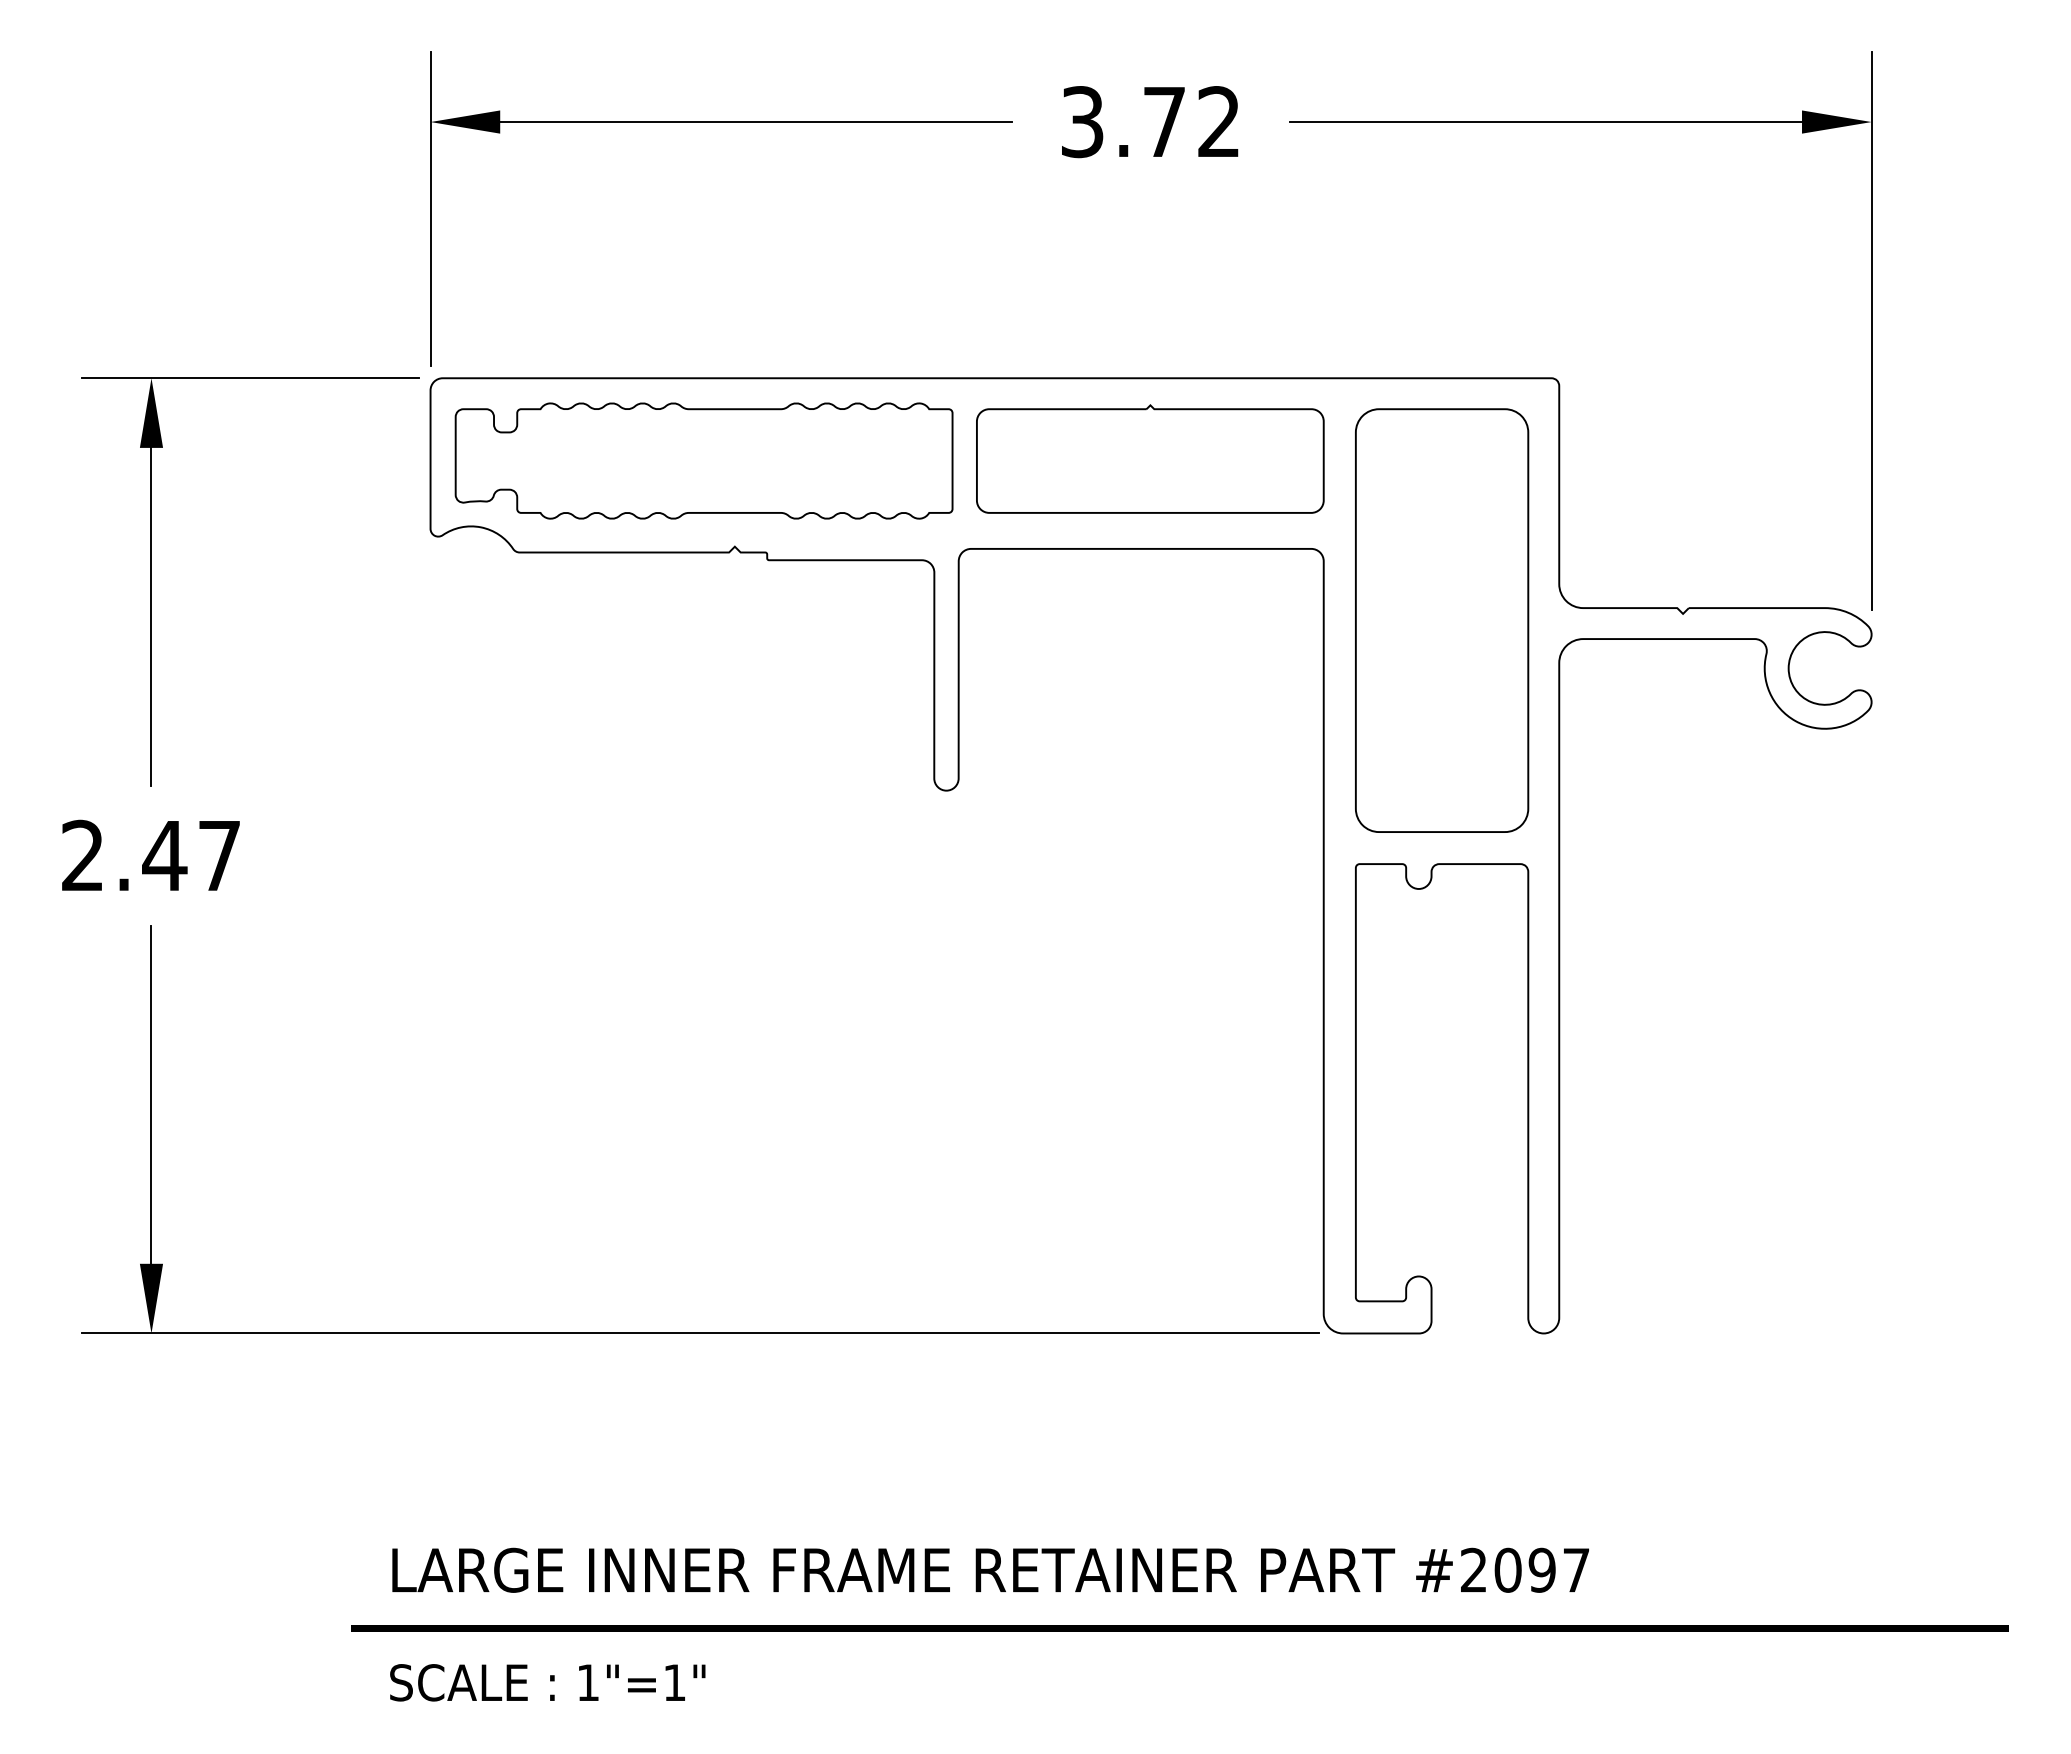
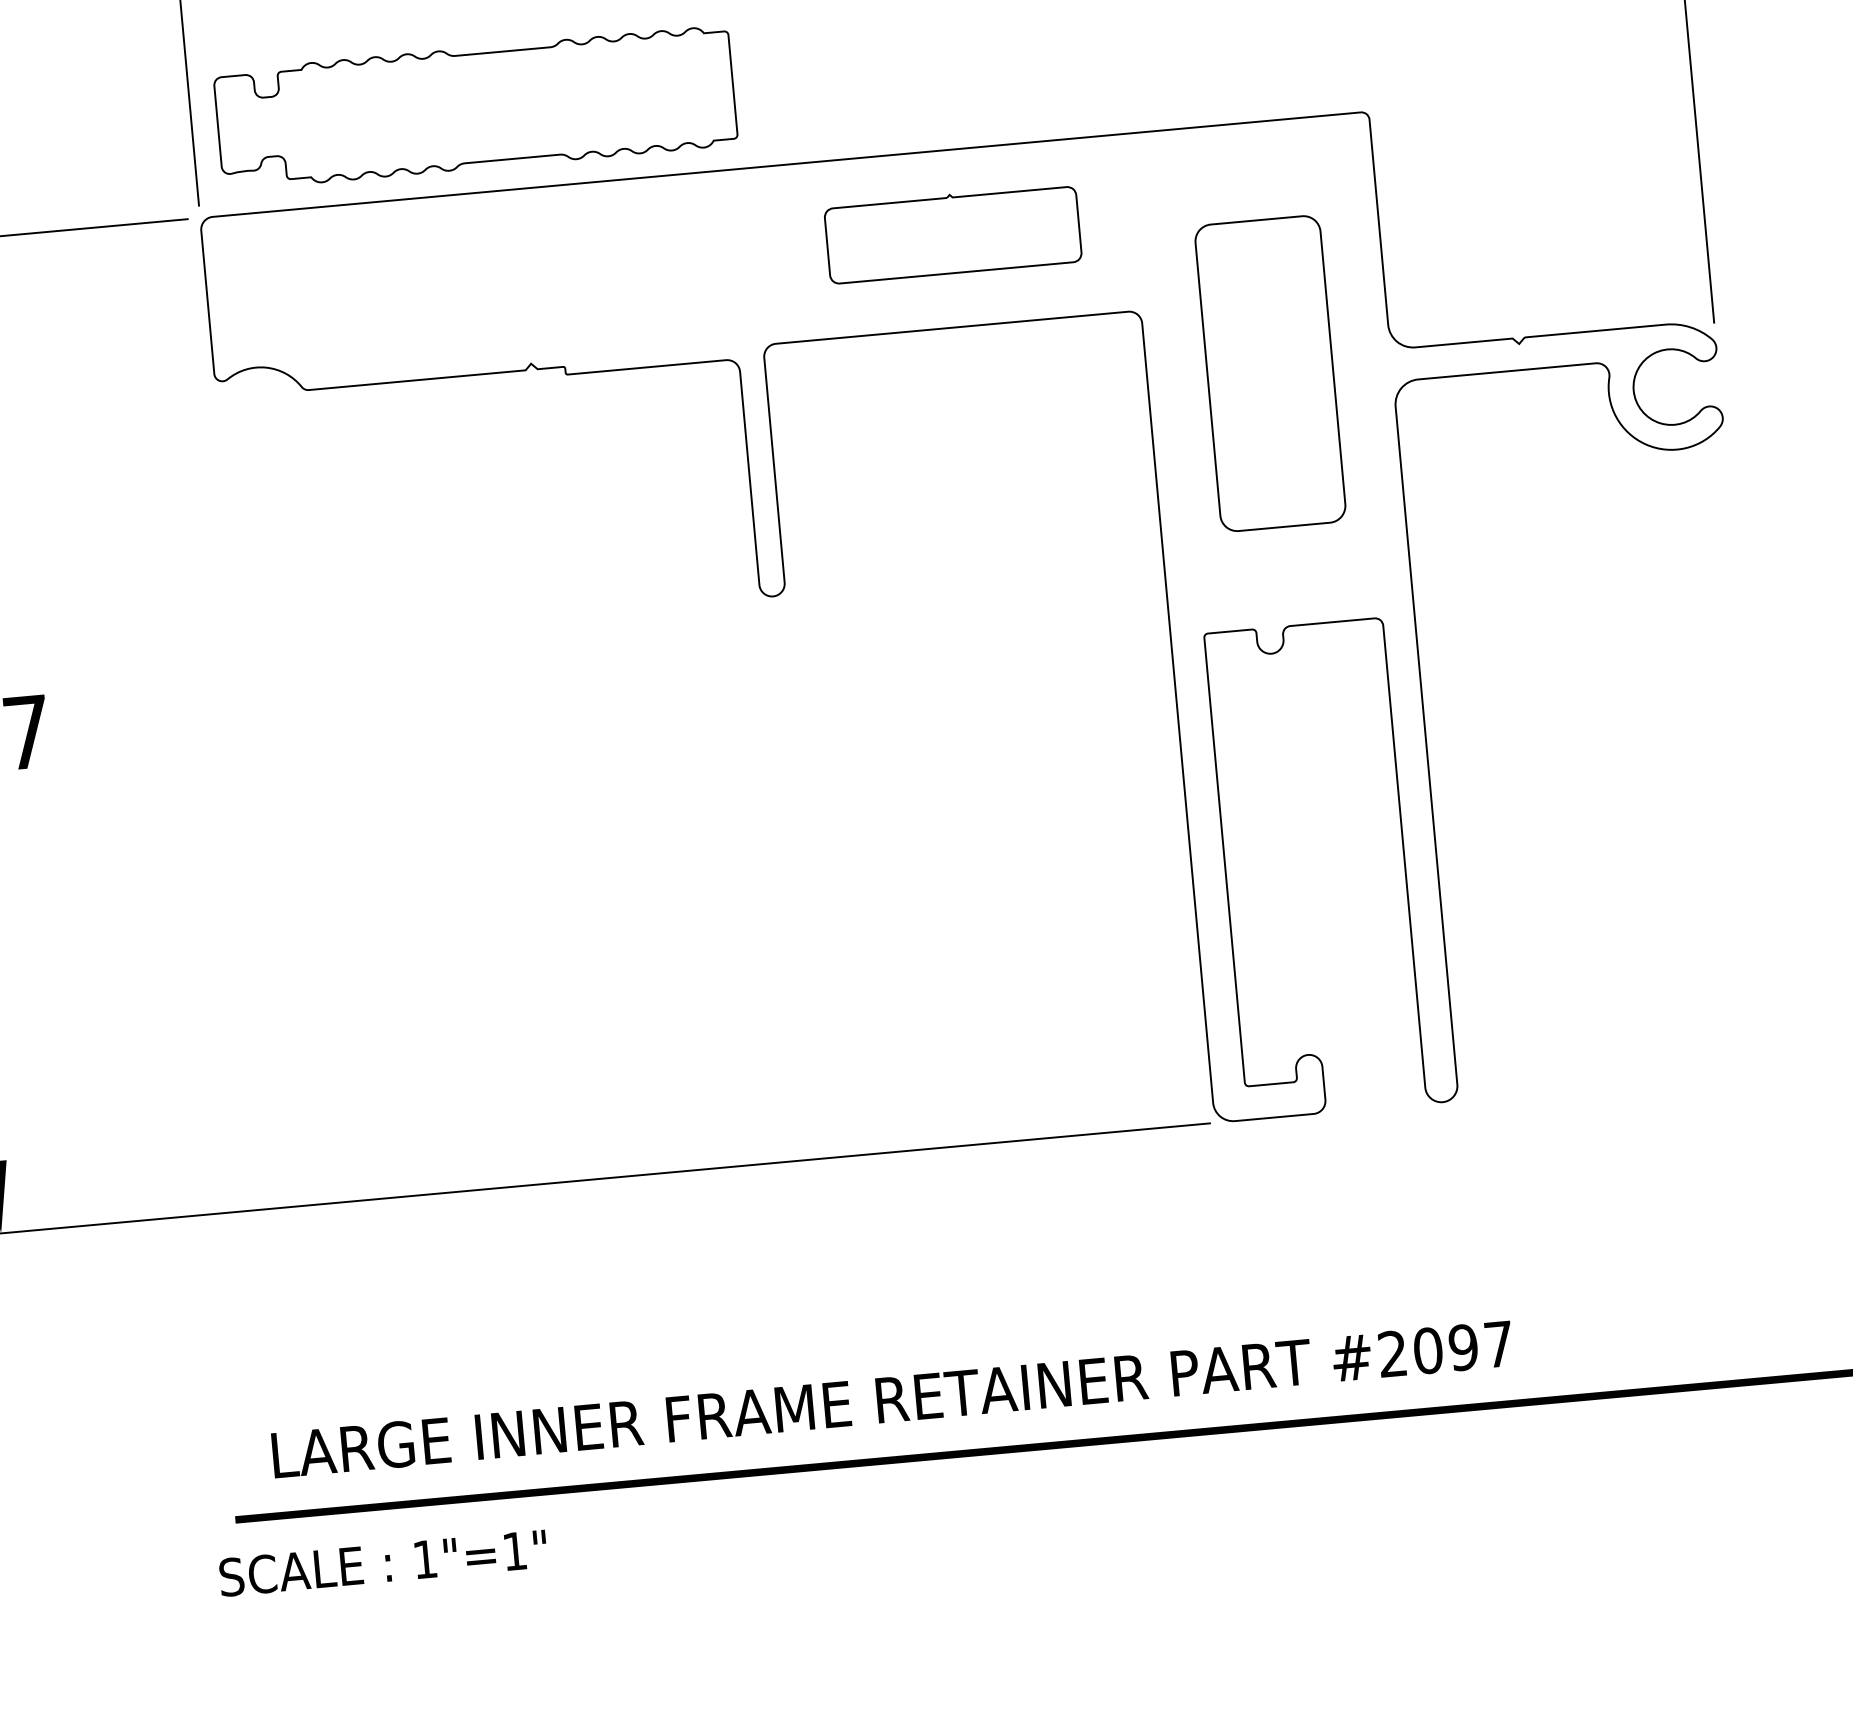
part: (1150, 458) -> (953, 233), size x0.7
part: (703, 460) -> (475, 107), moved
part: (1442, 620) -> (1270, 373), size x0.7
text: (547, 1682) -> (383, 1563), moved

